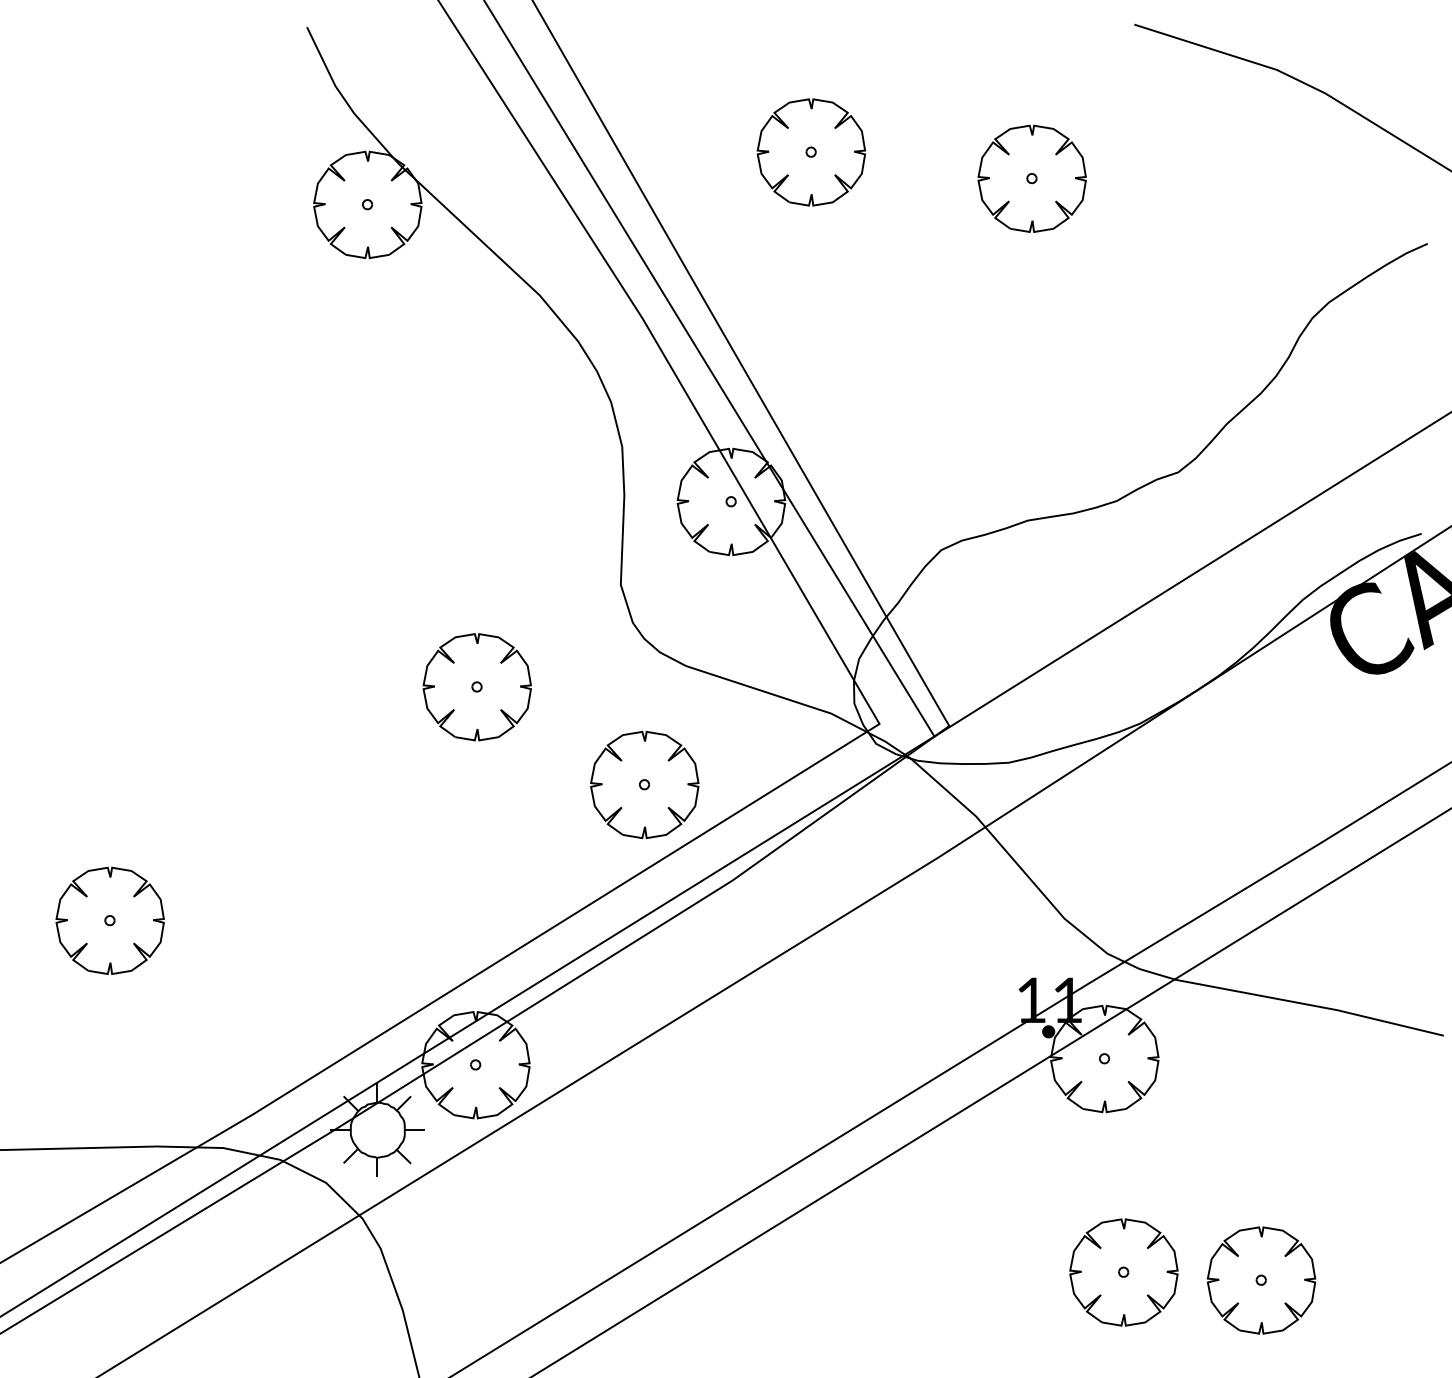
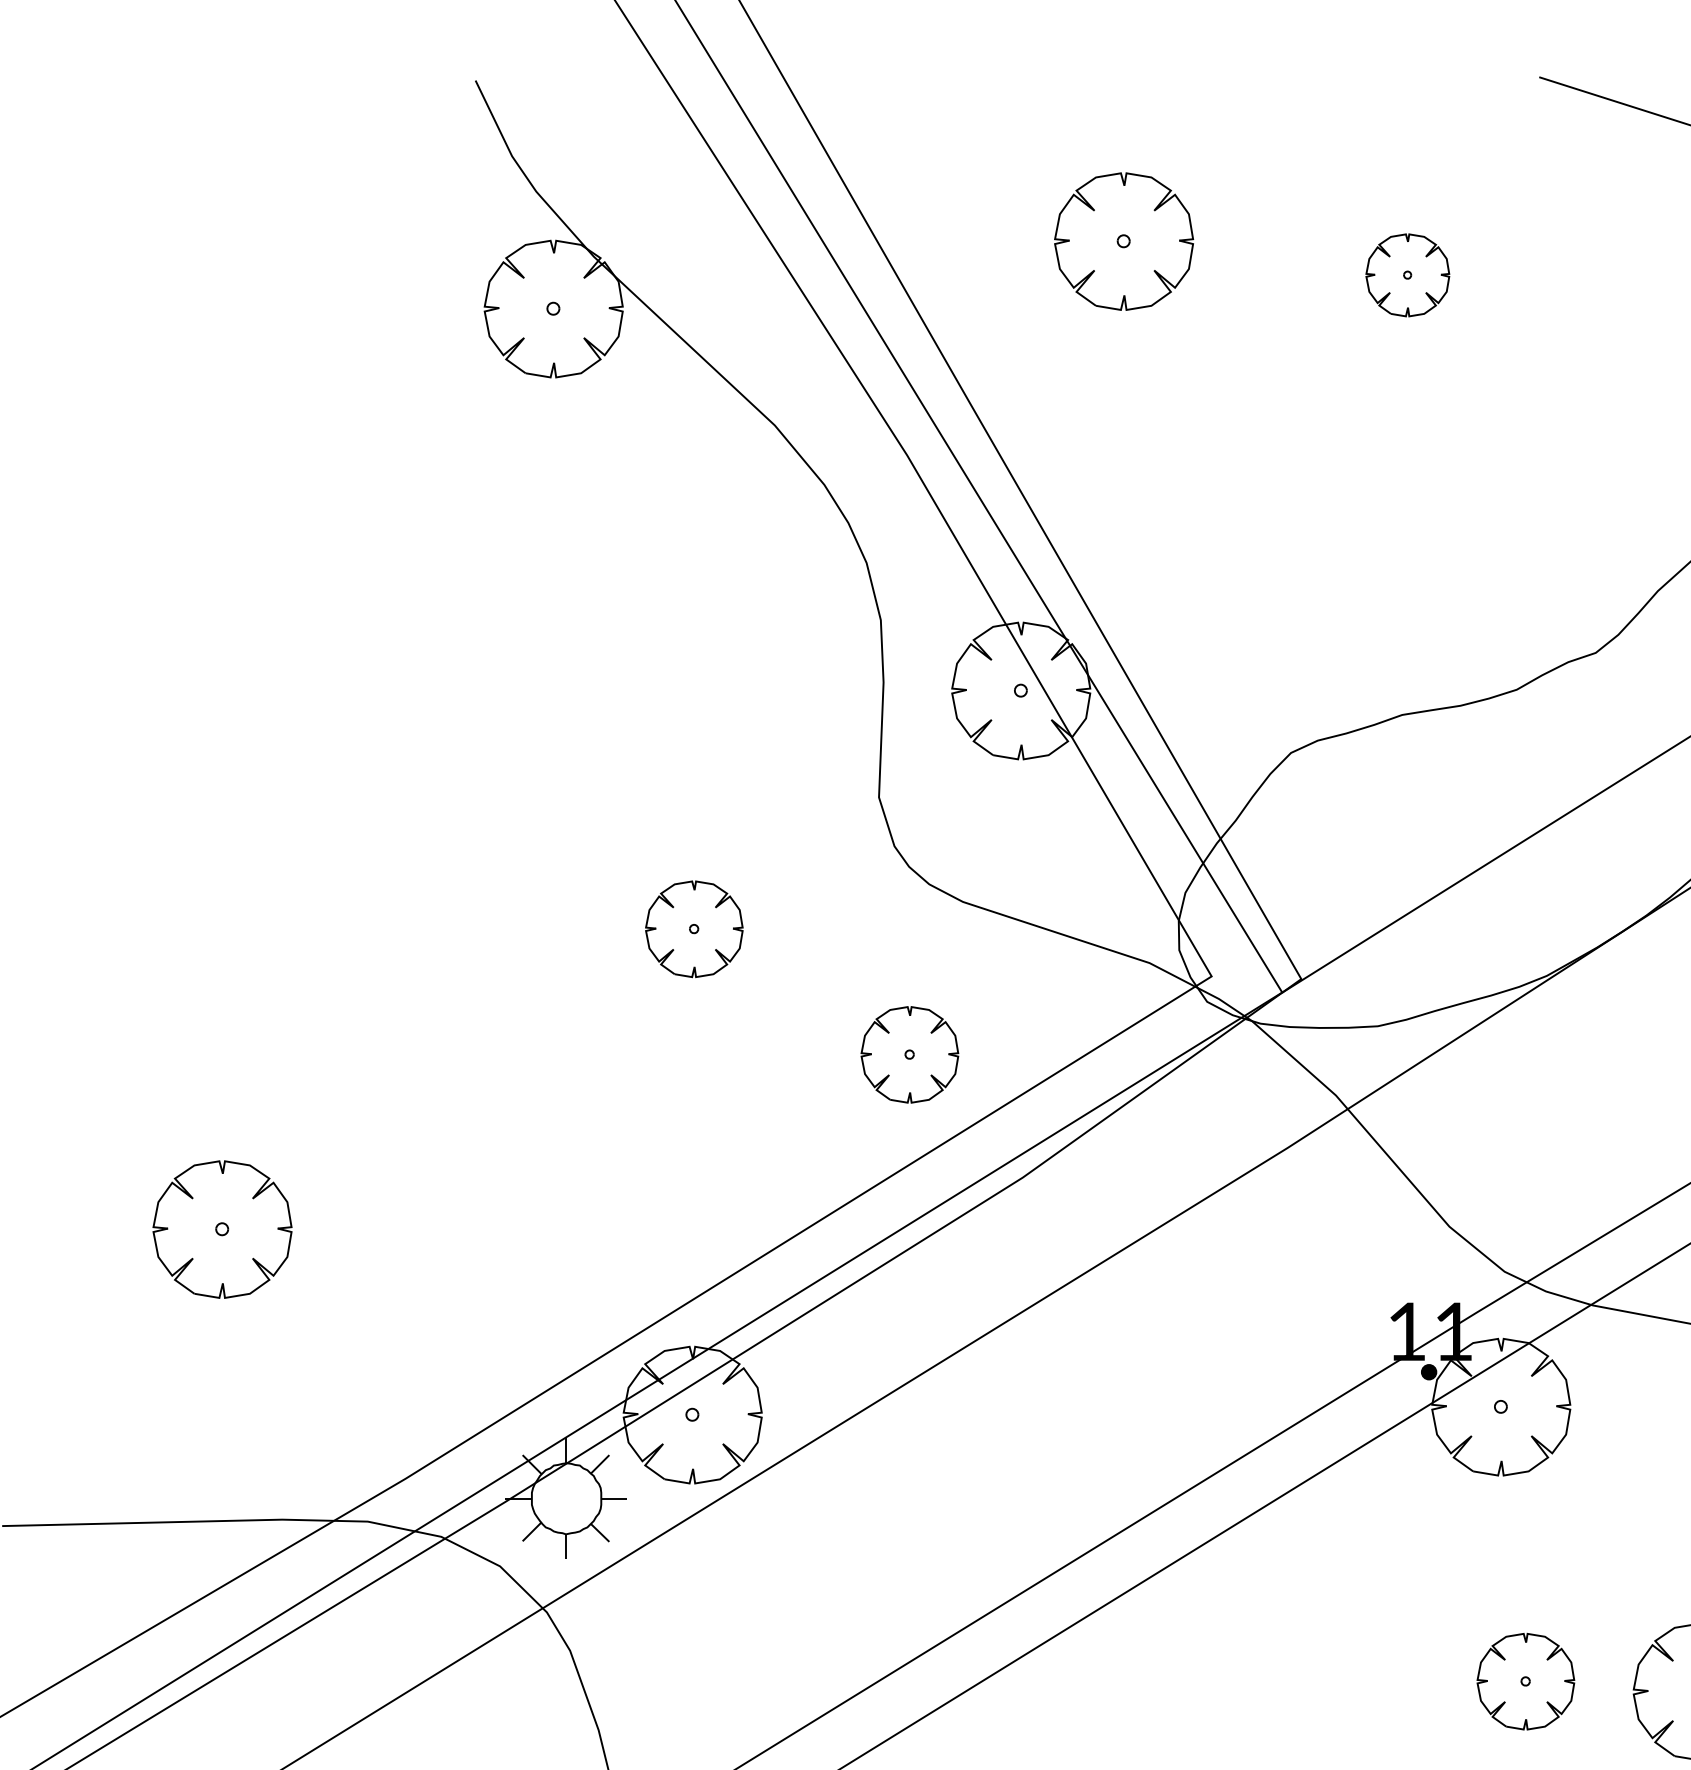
part: (1031, 178) -> (1407, 275), size x0.6
part: (476, 687) -> (693, 929), size x0.7
part: (644, 784) -> (909, 1054), size x0.7
part: (1123, 1272) -> (1525, 1681), size x0.7

